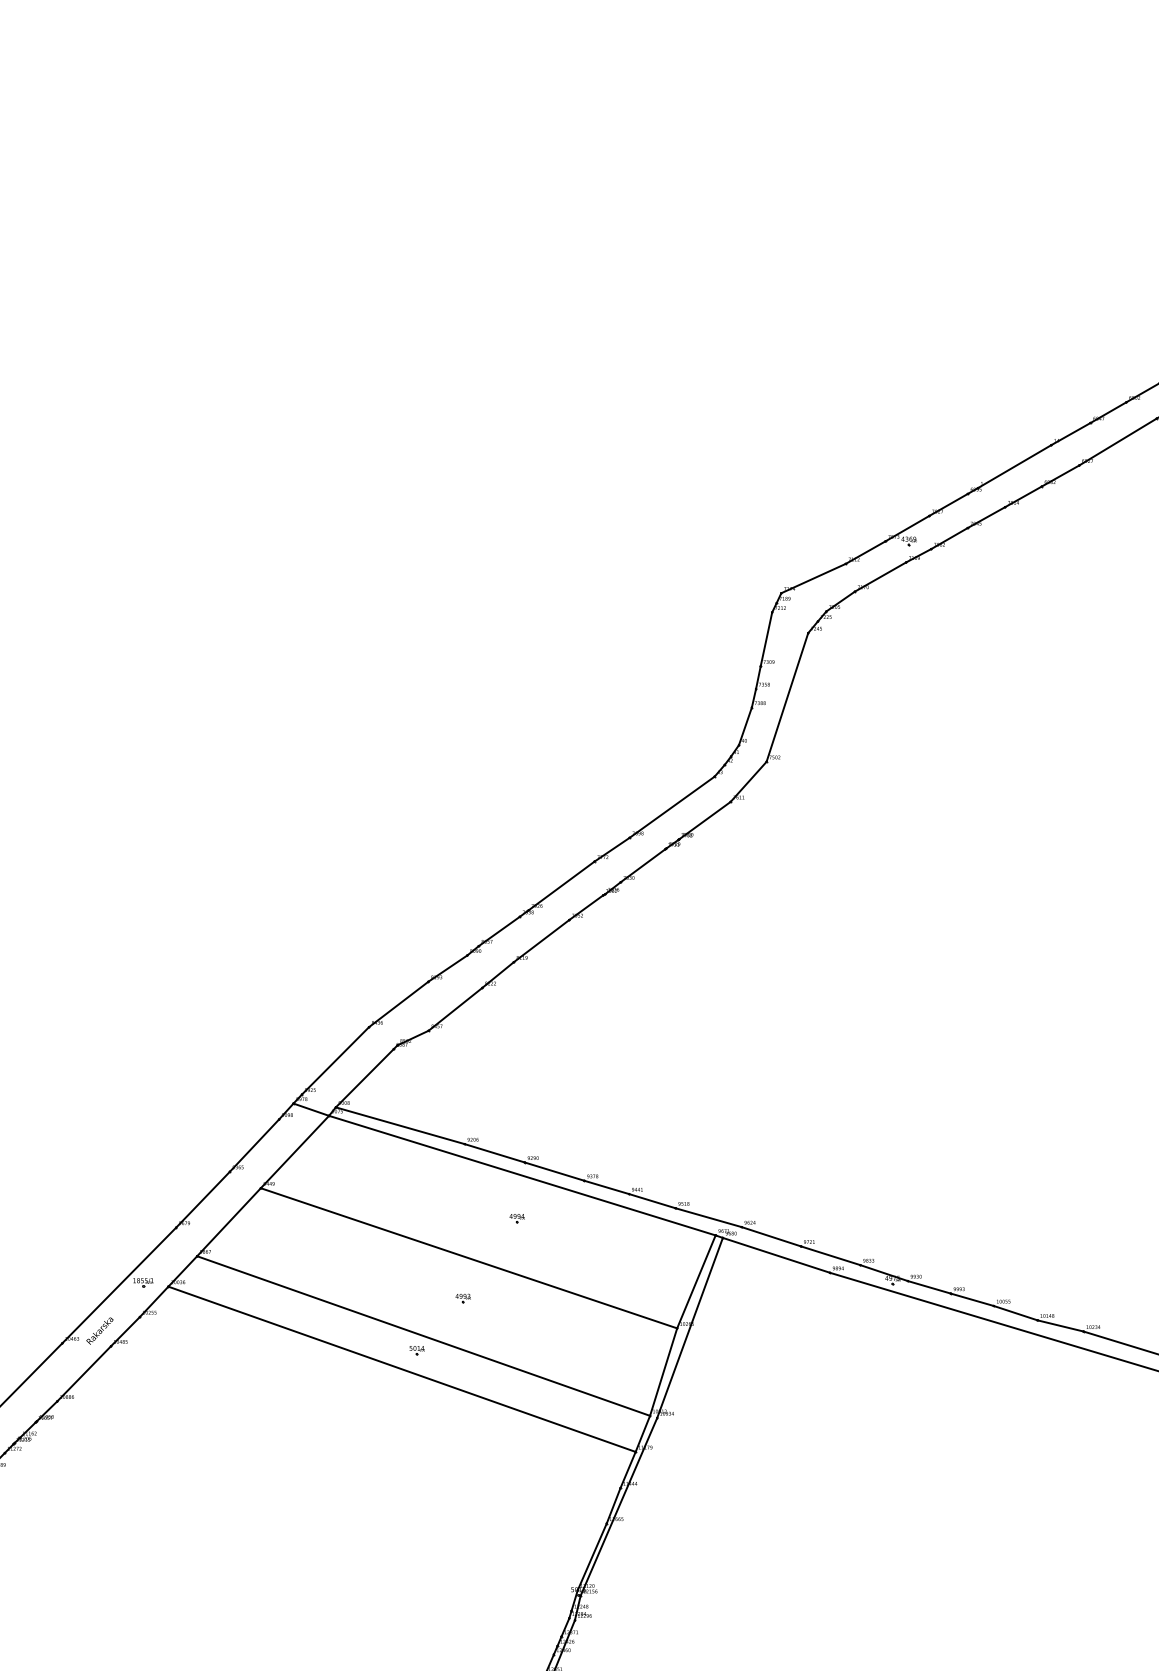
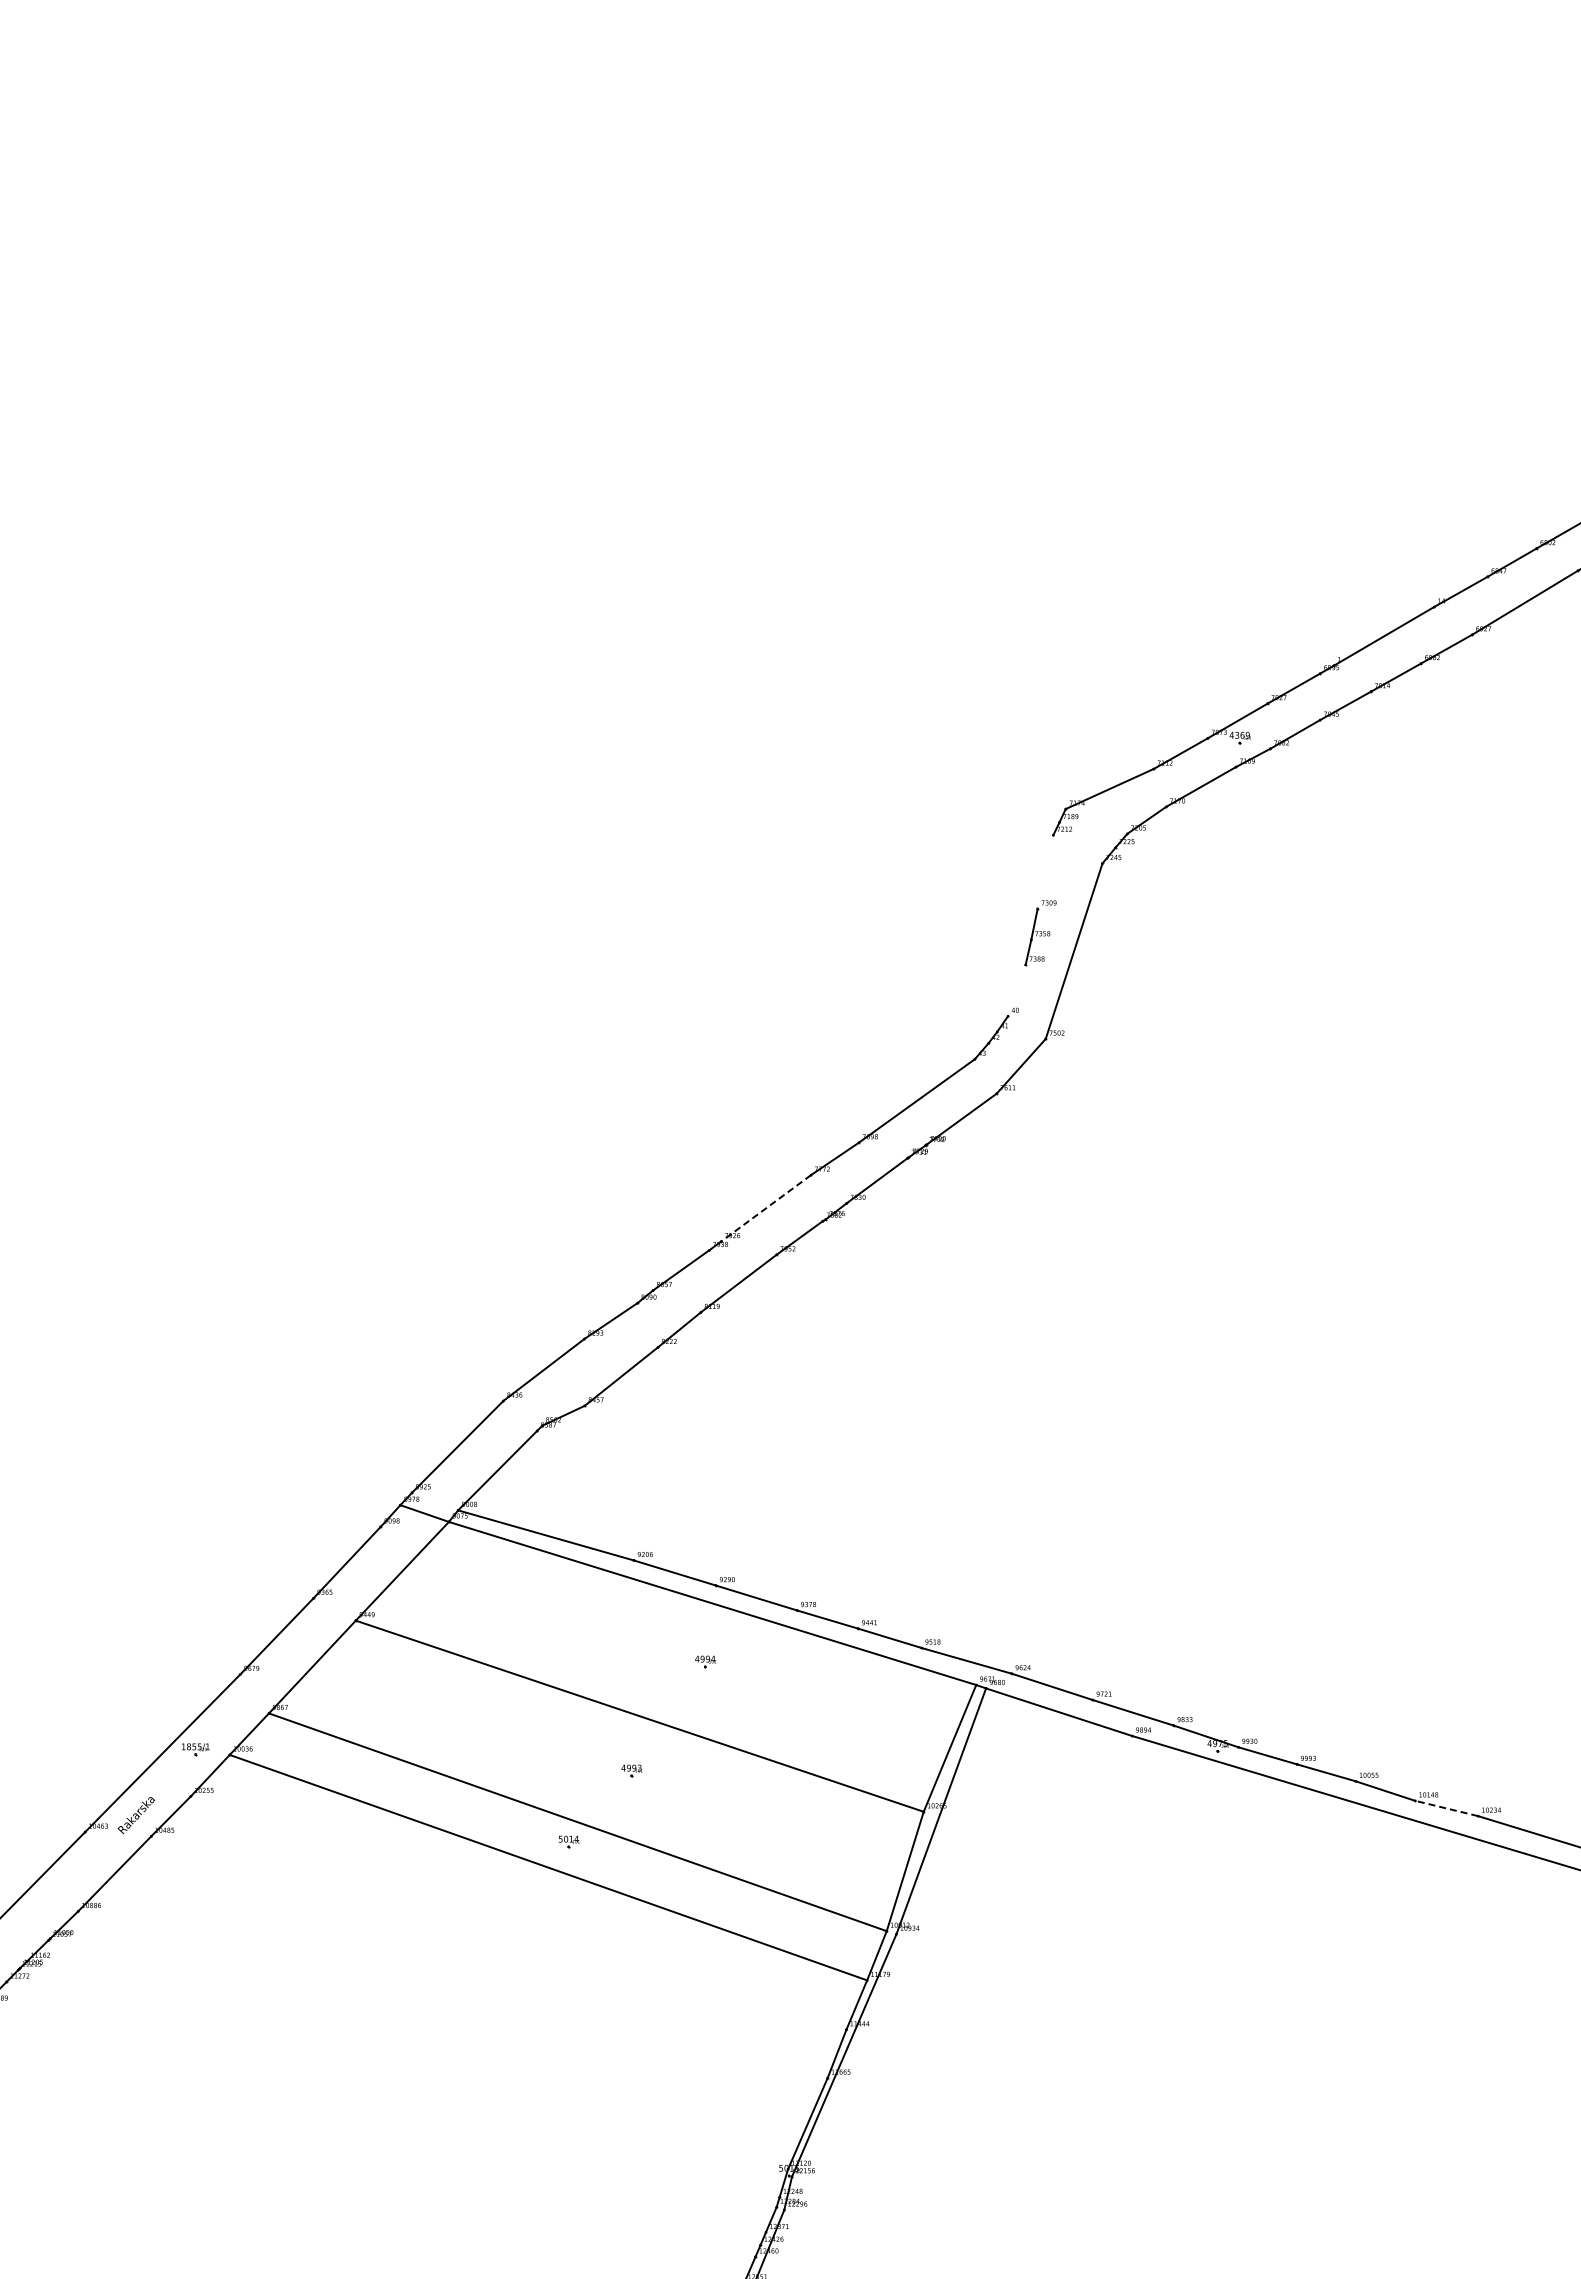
line: (766, 639) -> (1045, 871), removed
line: (745, 726) -> (1016, 990), removed
line: (561, 886) -> (766, 1208), solid -> dashed
line: (1060, 1325) -> (1446, 1808), solid -> dashed

